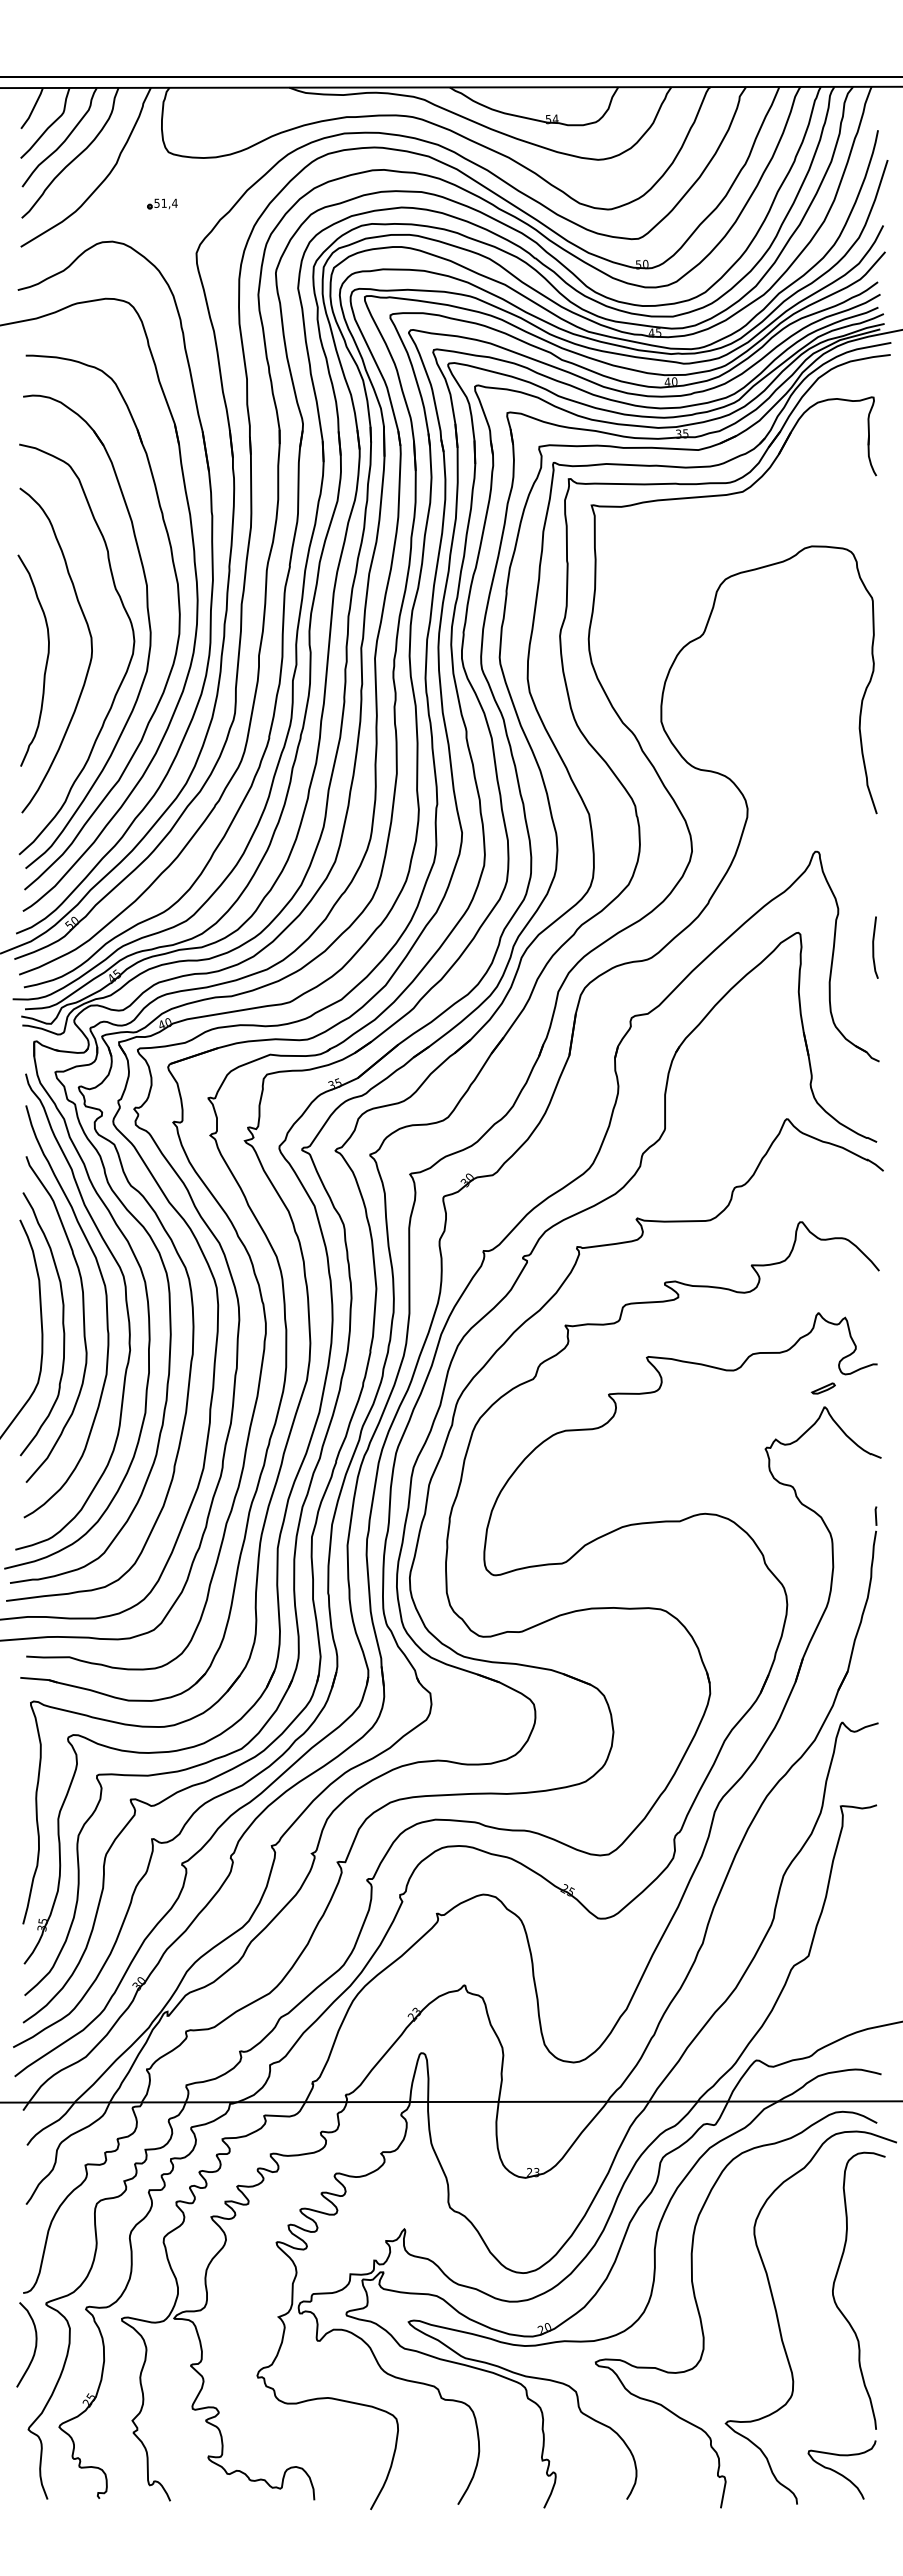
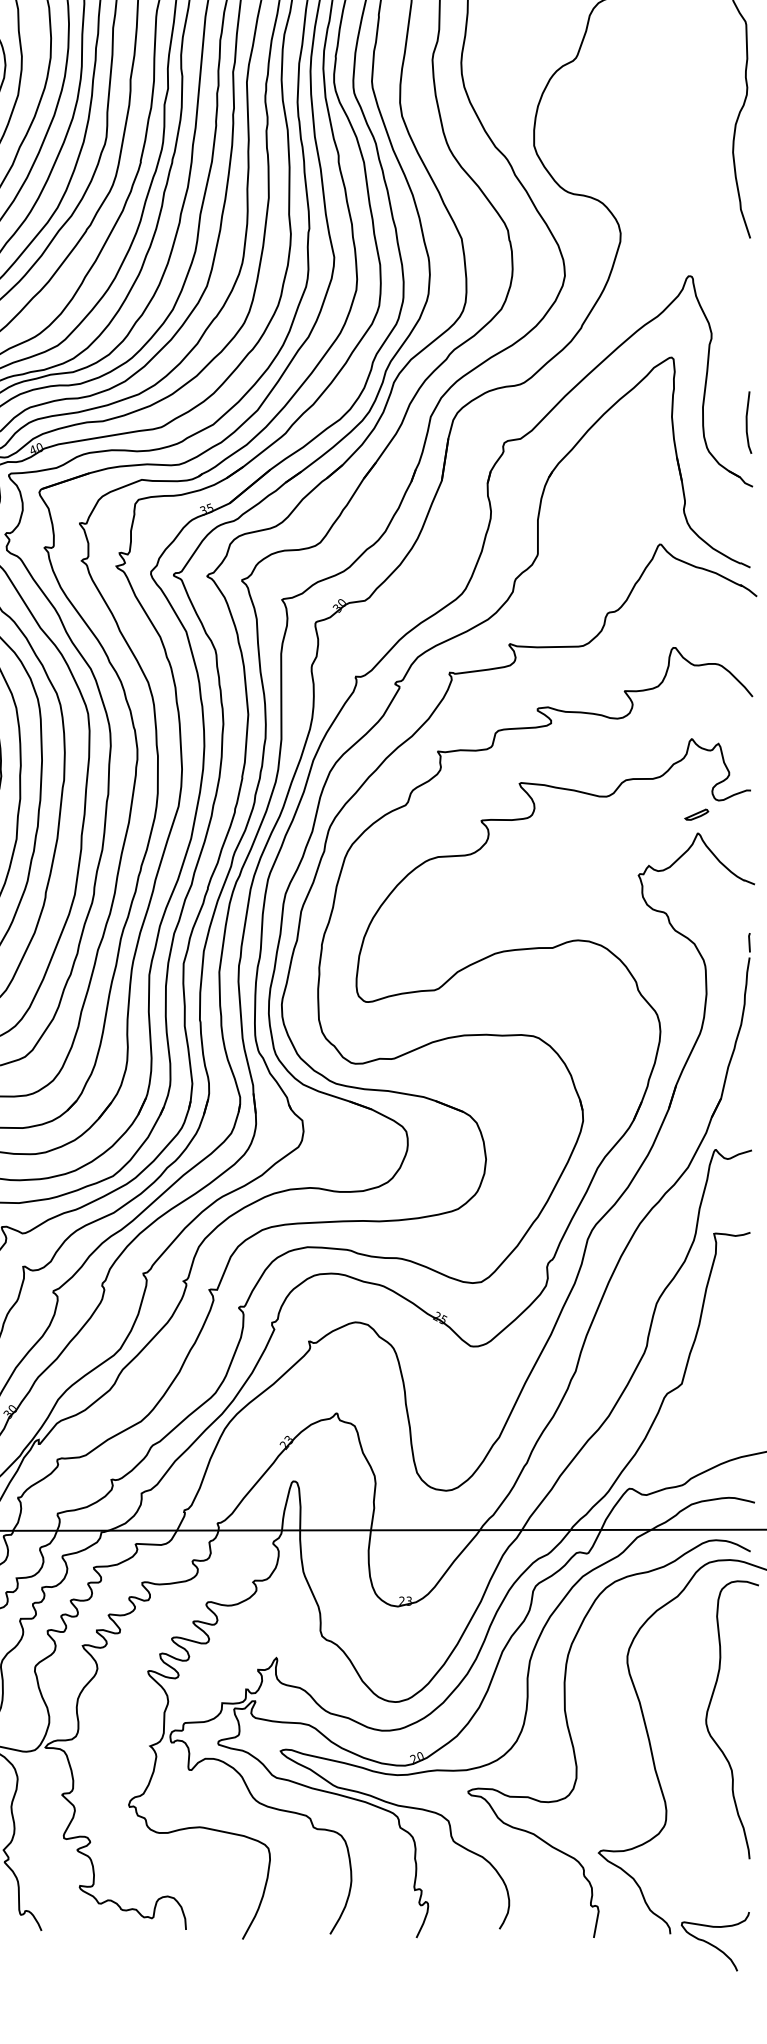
line: (874, 947) -> (747, 422), moved
curve: (839, 2472) -> (712, 1944), moved

